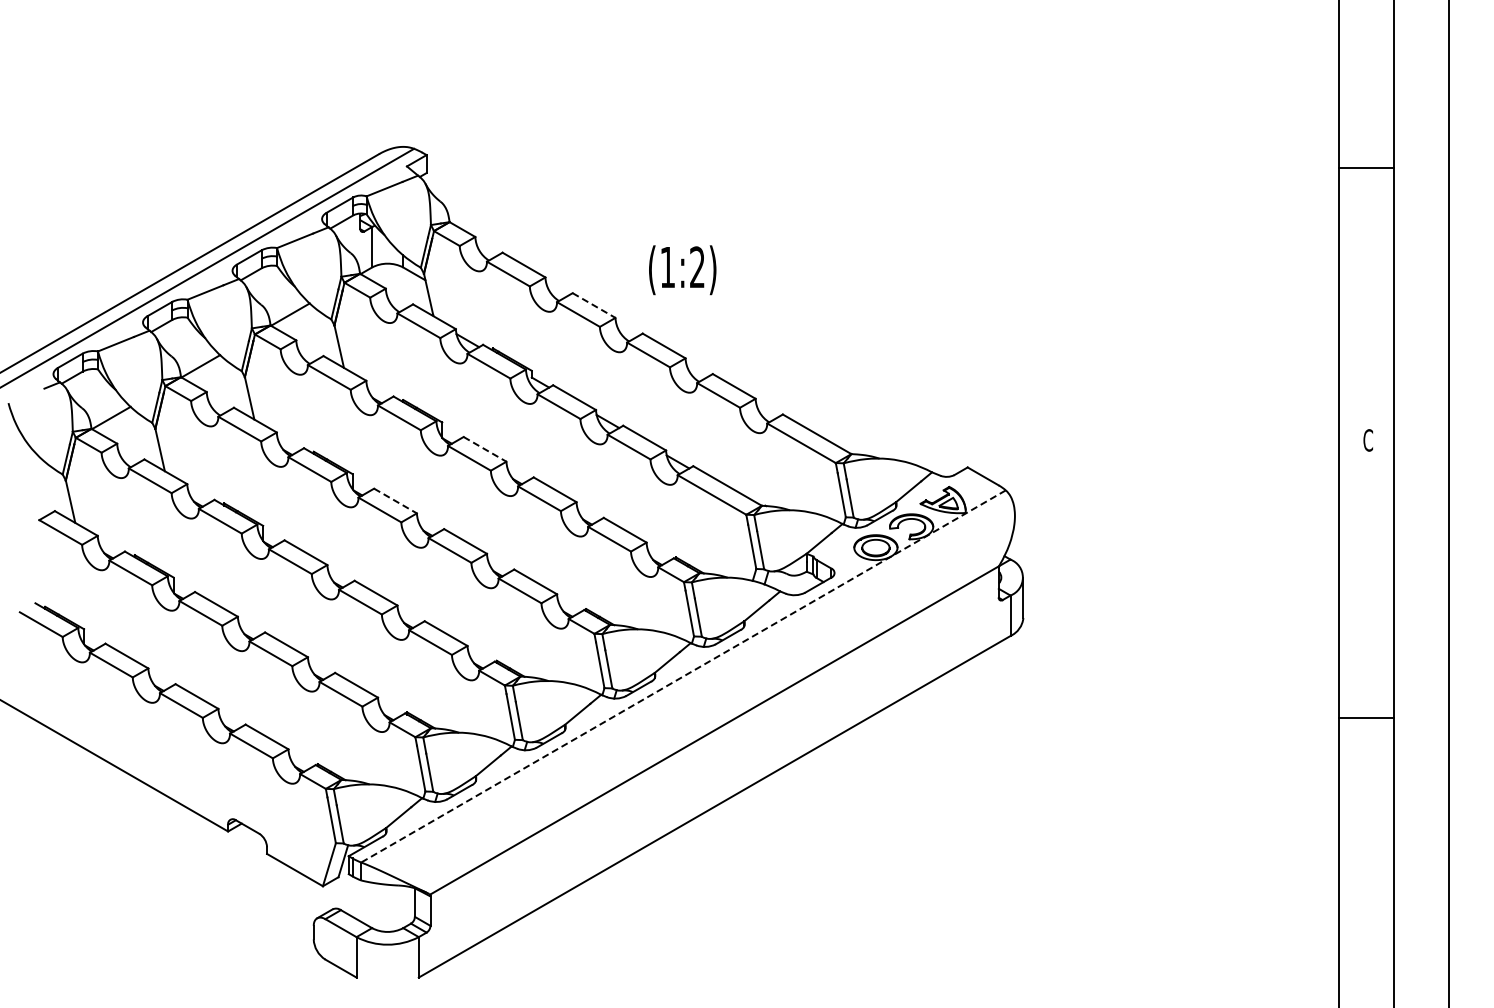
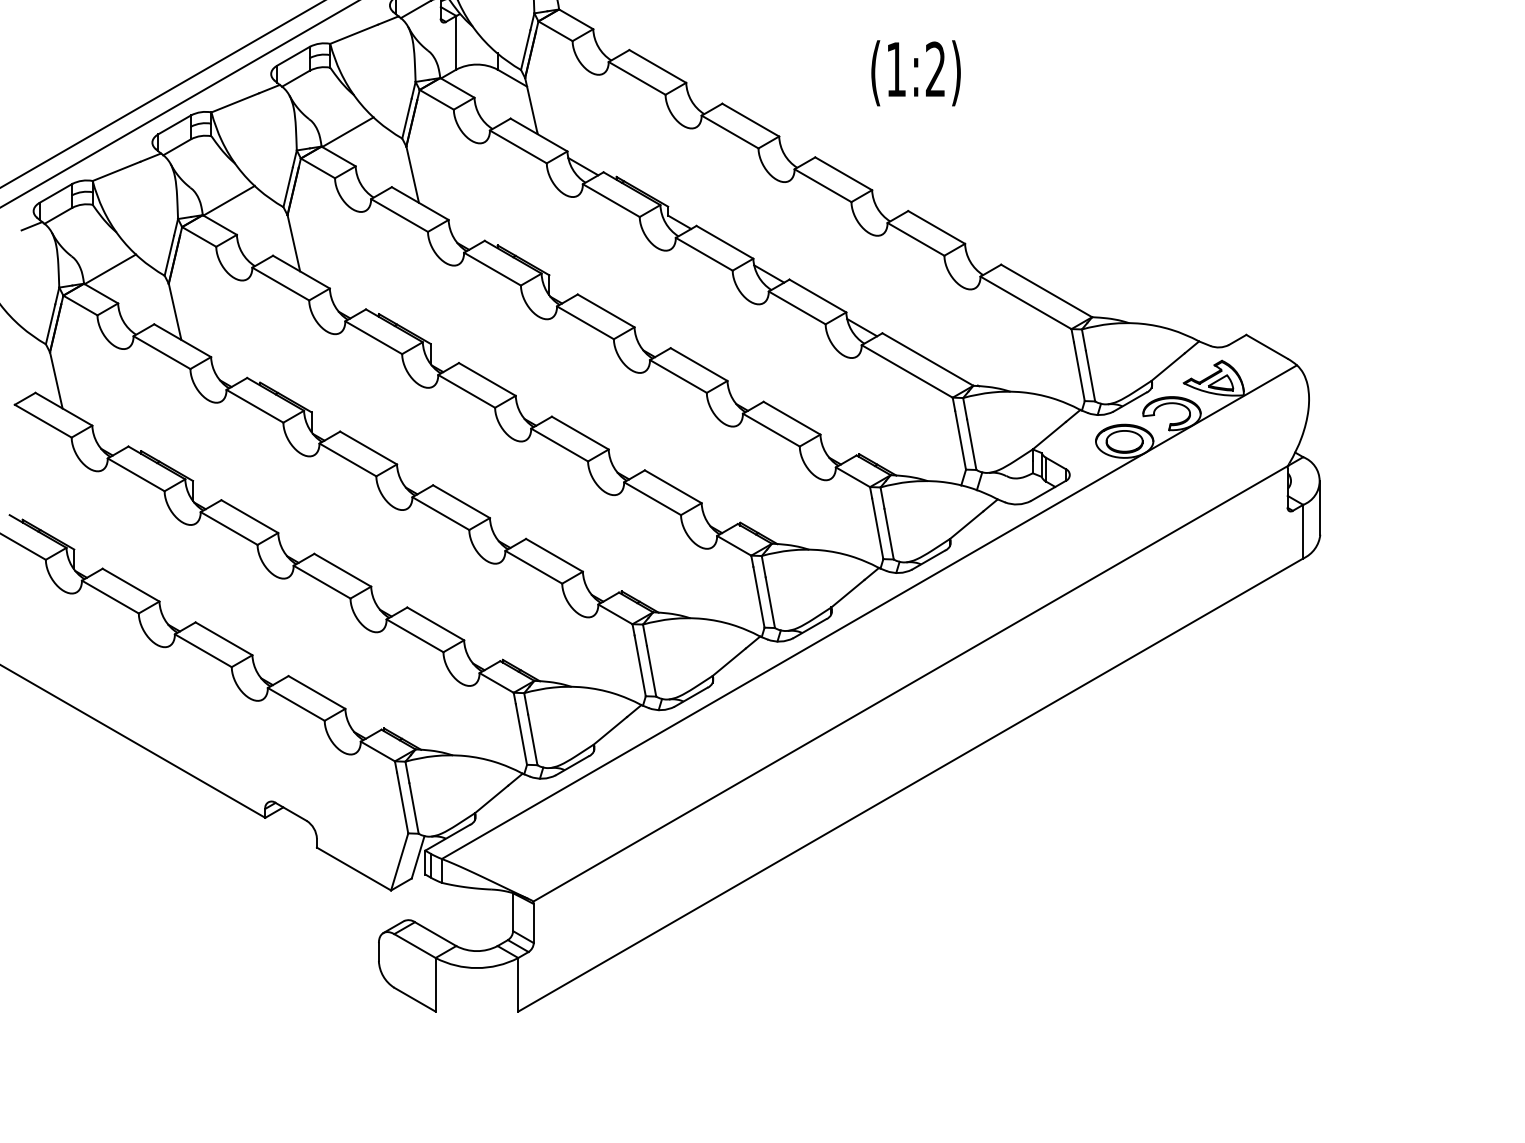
text: (682, 270) -> (915, 73), moved
line: (594, 305) -> (751, 120), dashed -> solid
line: (485, 449) -> (606, 311), dashed -> solid
line: (395, 501) -> (487, 380), dashed -> solid
line: (683, 676) -> (869, 612), dashed -> solid

